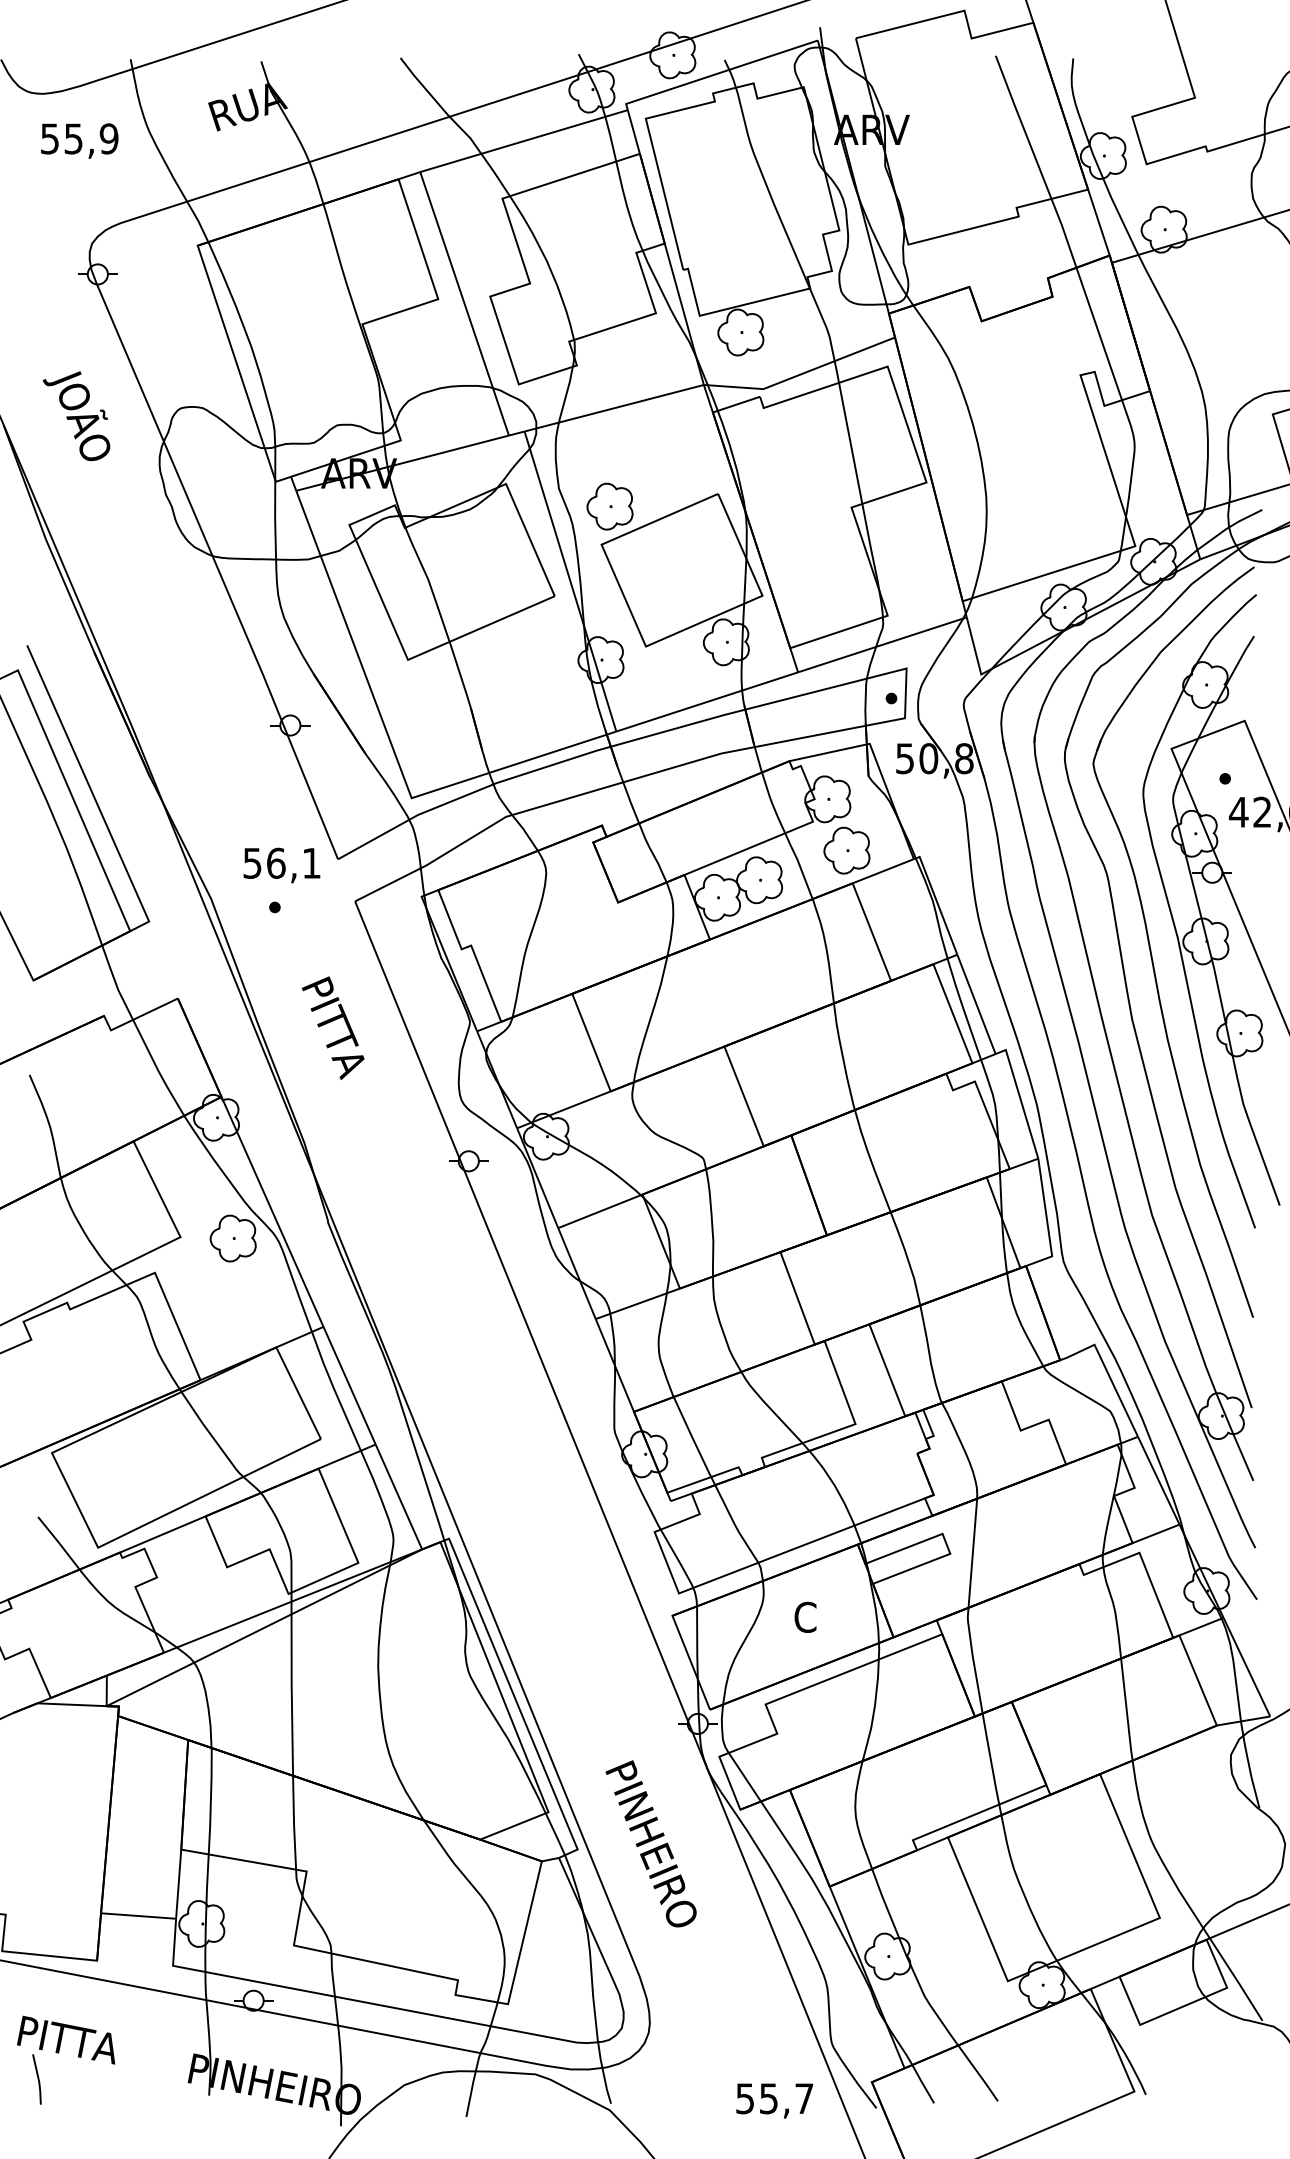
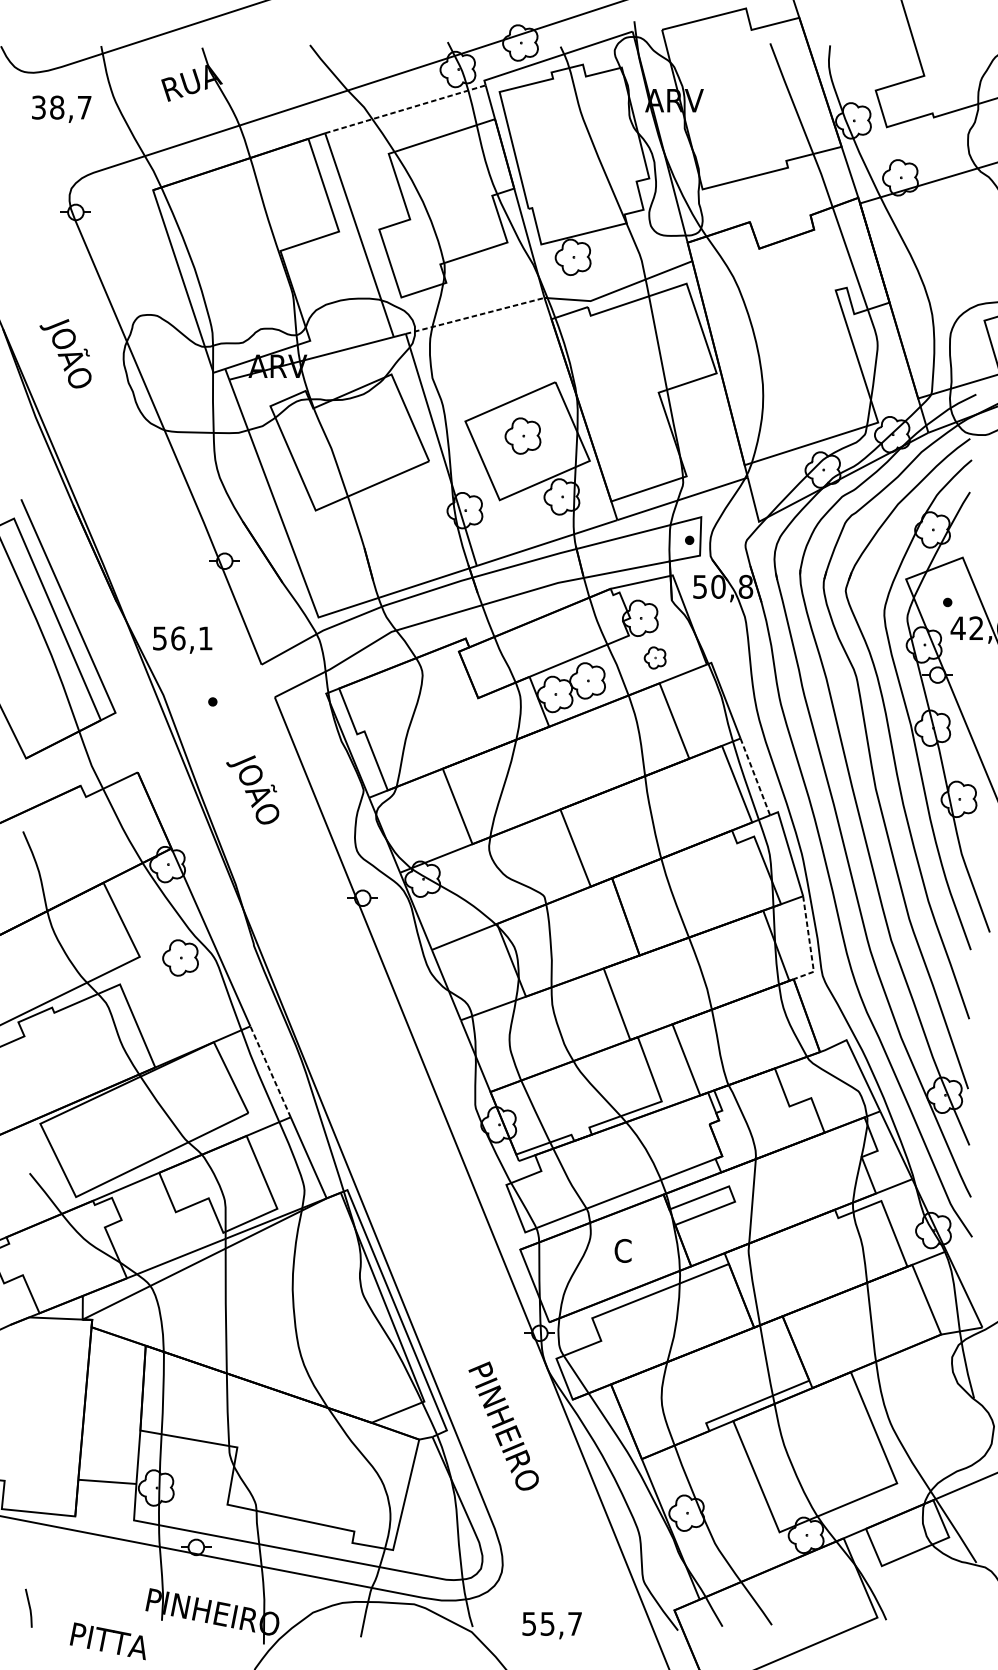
text: (79, 138) -> (61, 107), 55,9 -> 38,7
line: (524, 140) -> (405, 108), solid -> dashed
line: (614, 408) -> (475, 316), solid -> dashed
text: (76, 416) -> (65, 354), moved
part: (609, 506) -> (522, 435), moved
part: (846, 850) -> (654, 657), size x0.6
text: (281, 865) -> (182, 640), moved
line: (976, 1004) -> (755, 777), solid -> dashed
text: (328, 1029) -> (254, 796), PITTA -> JOÃO
line: (1047, 1221) -> (810, 944), solid -> dashed
line: (349, 1385) -> (270, 1071), solid -> dashed
text: (66, 2039) -> (108, 1640), moved
text: (774, 2100) -> (551, 1625), moved

